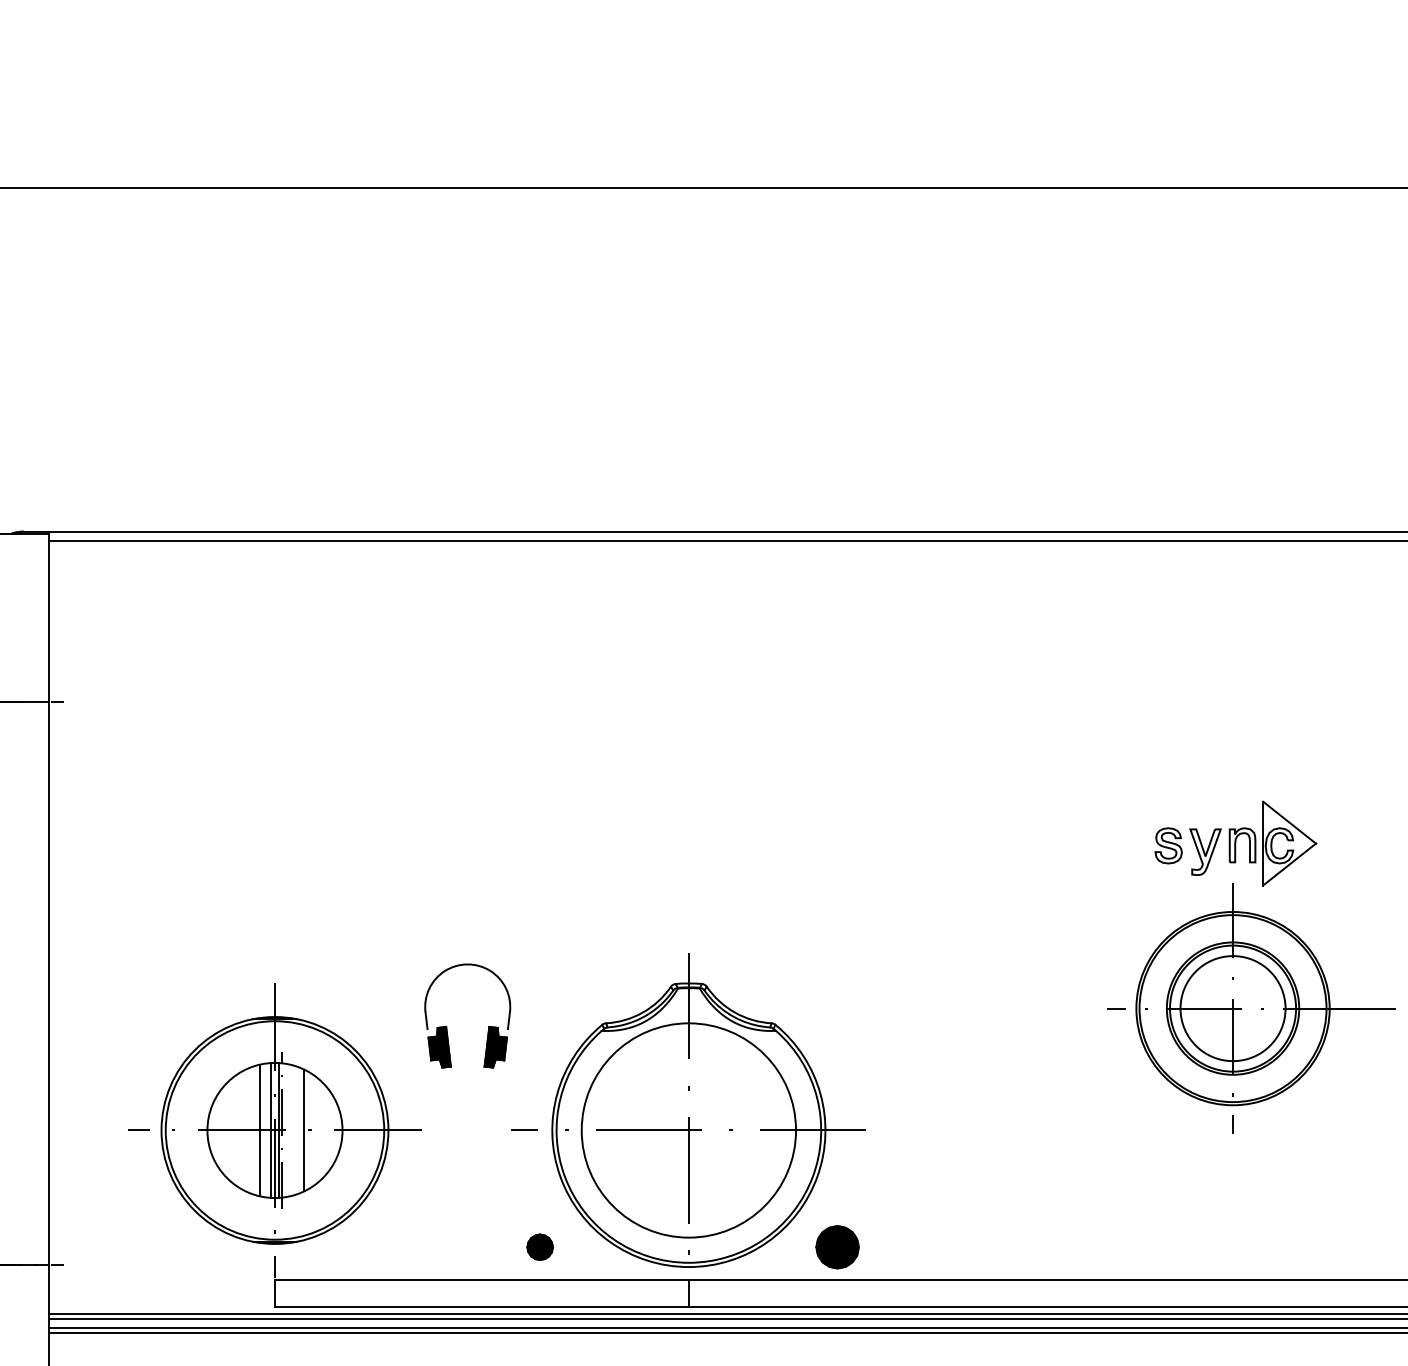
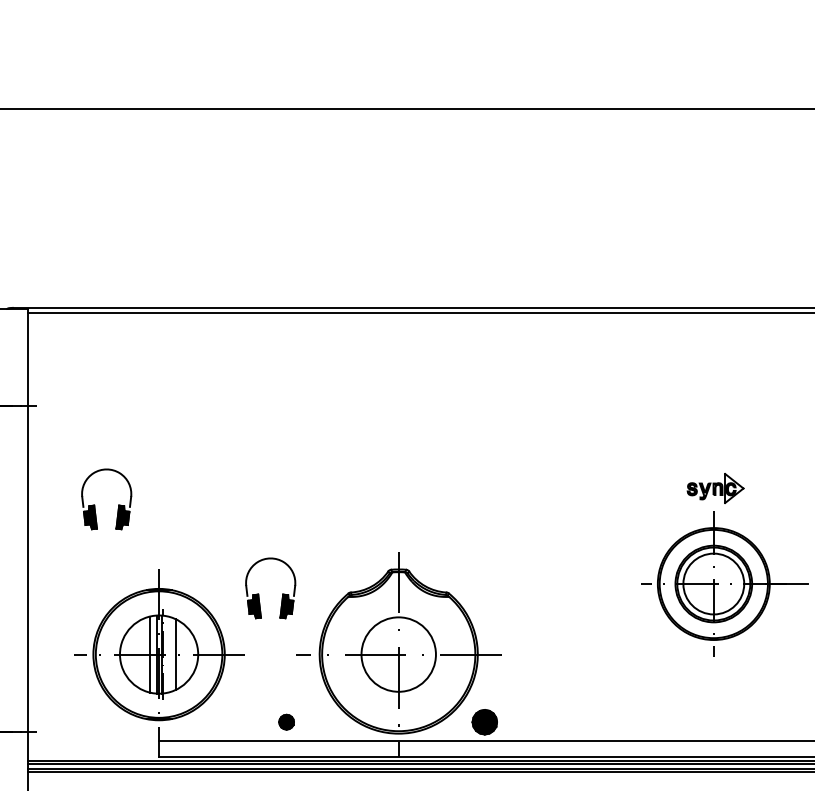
part: (1235, 843) -> (715, 488), size x0.6
part: (165, 872) -> (95, 505), added
circle: (688, 1130) -> (398, 654), size x0.6
part: (539, 1246) -> (286, 721), moved

